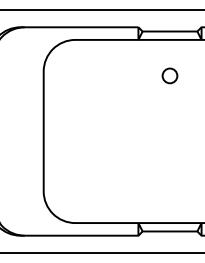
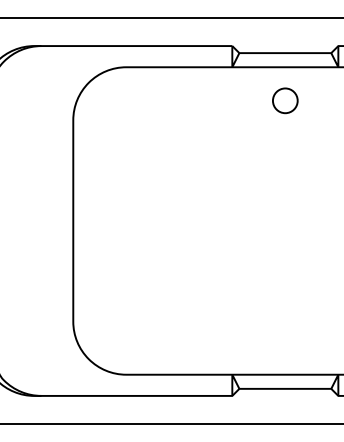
circle: (169, 75) -> (284, 100), moved

